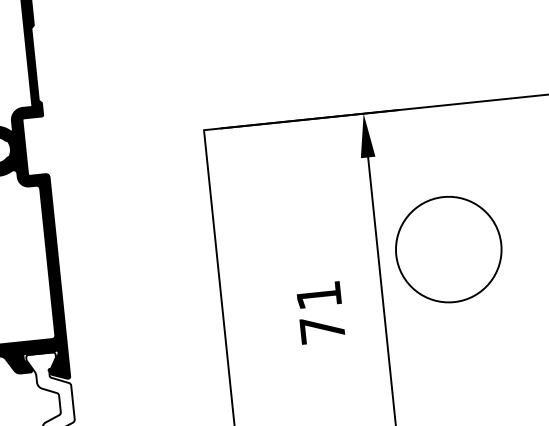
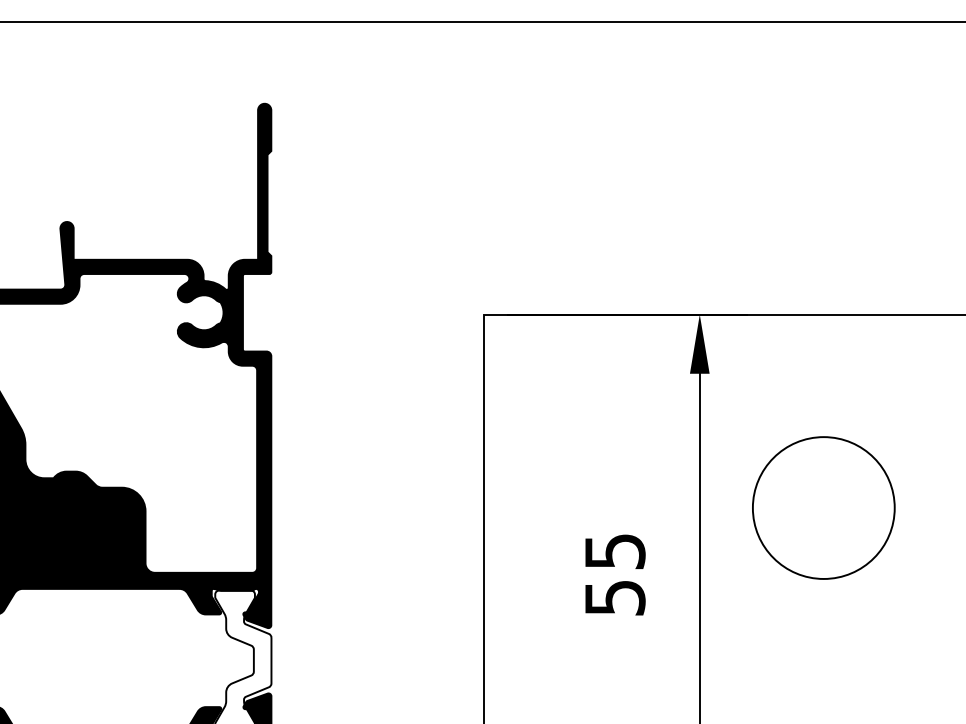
circle: (448, 249) -> (823, 507), moved
text: (321, 312) -> (615, 574), 71 -> 55

